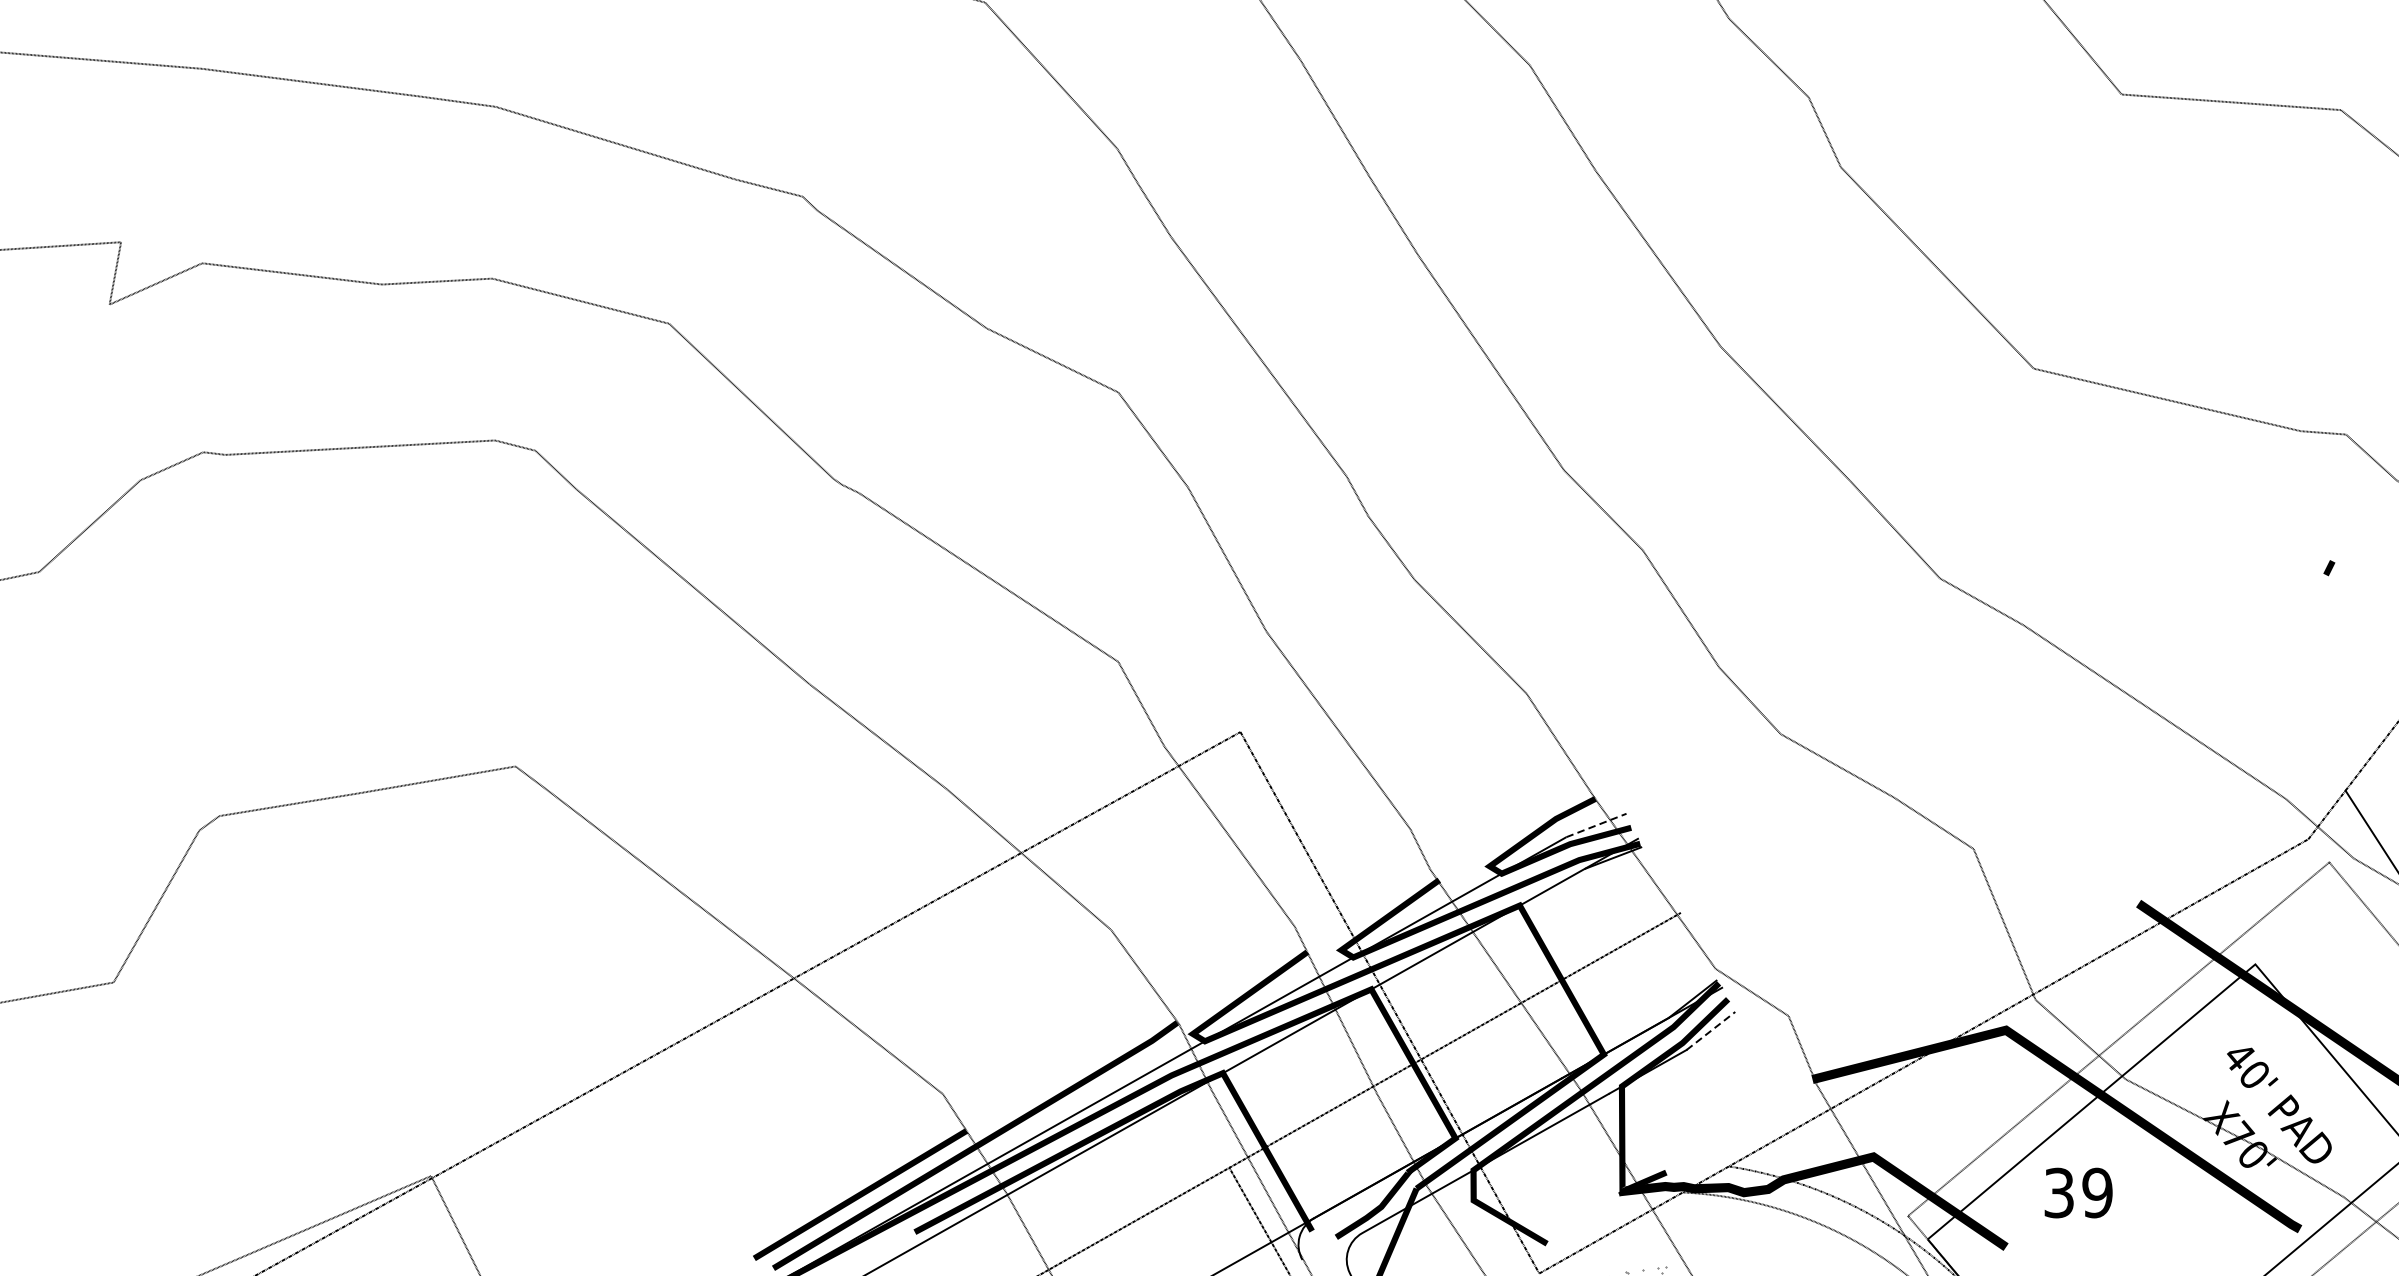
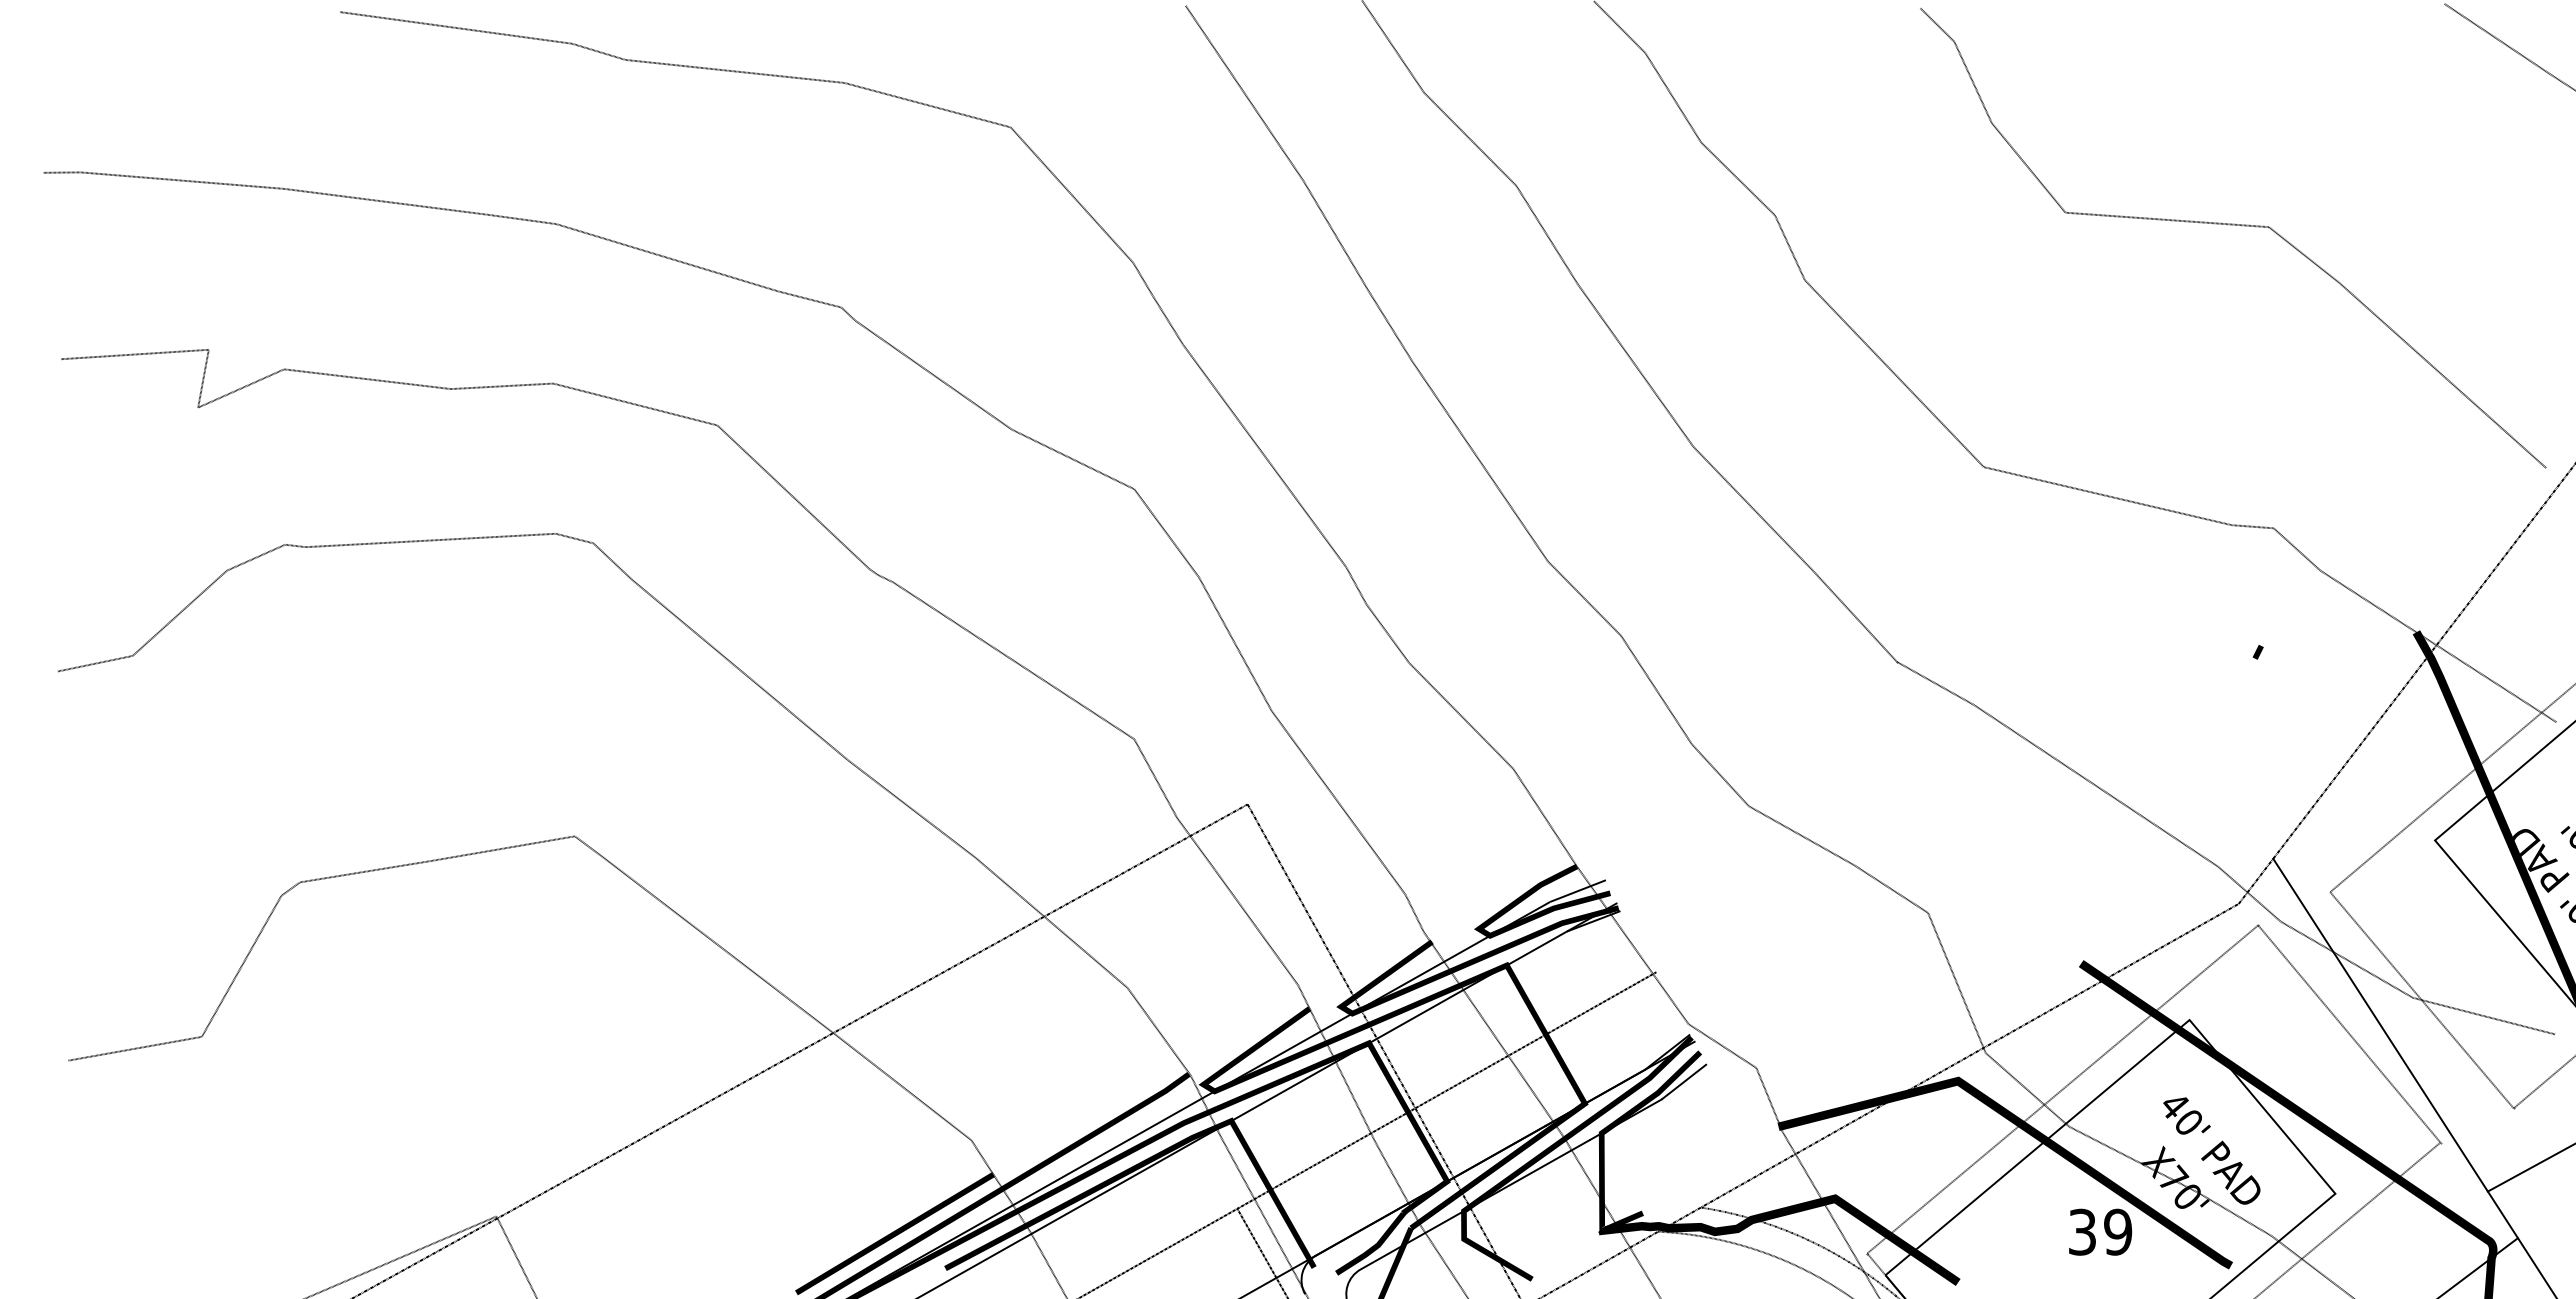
line: (1596, 825) -> (1578, 891), dashed -> solid
line: (1711, 1030) -> (1684, 1081), dashed -> solid
text: (2078, 1192) -> (2100, 1231), moved

